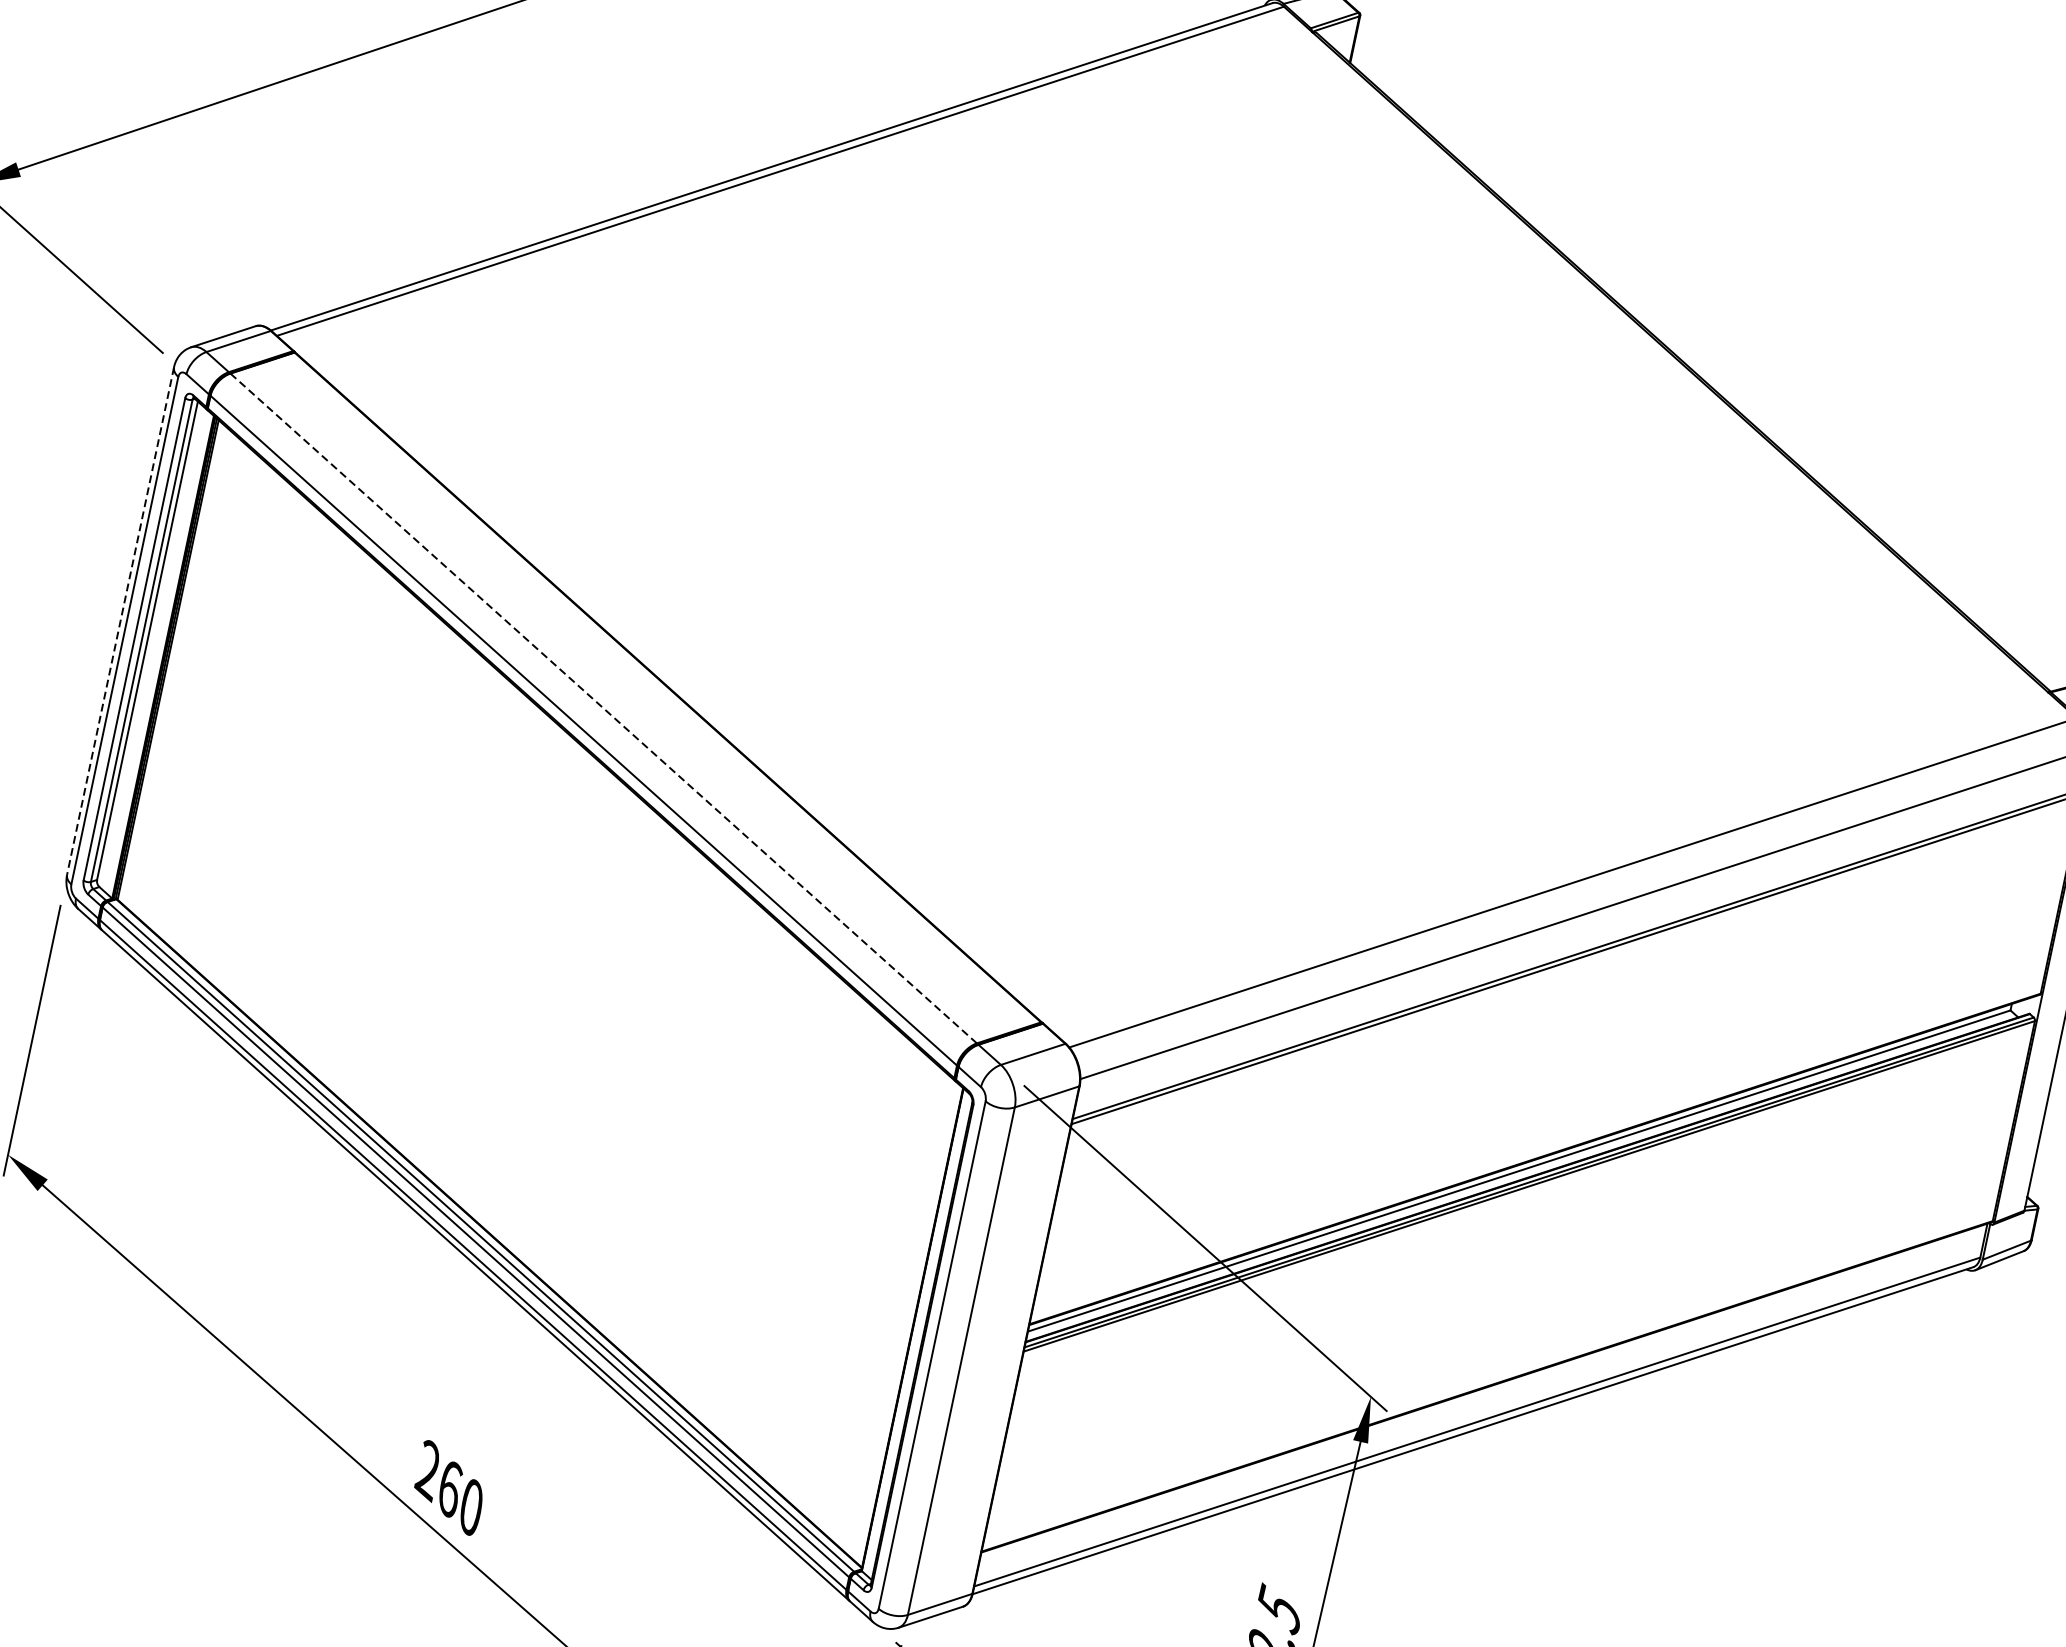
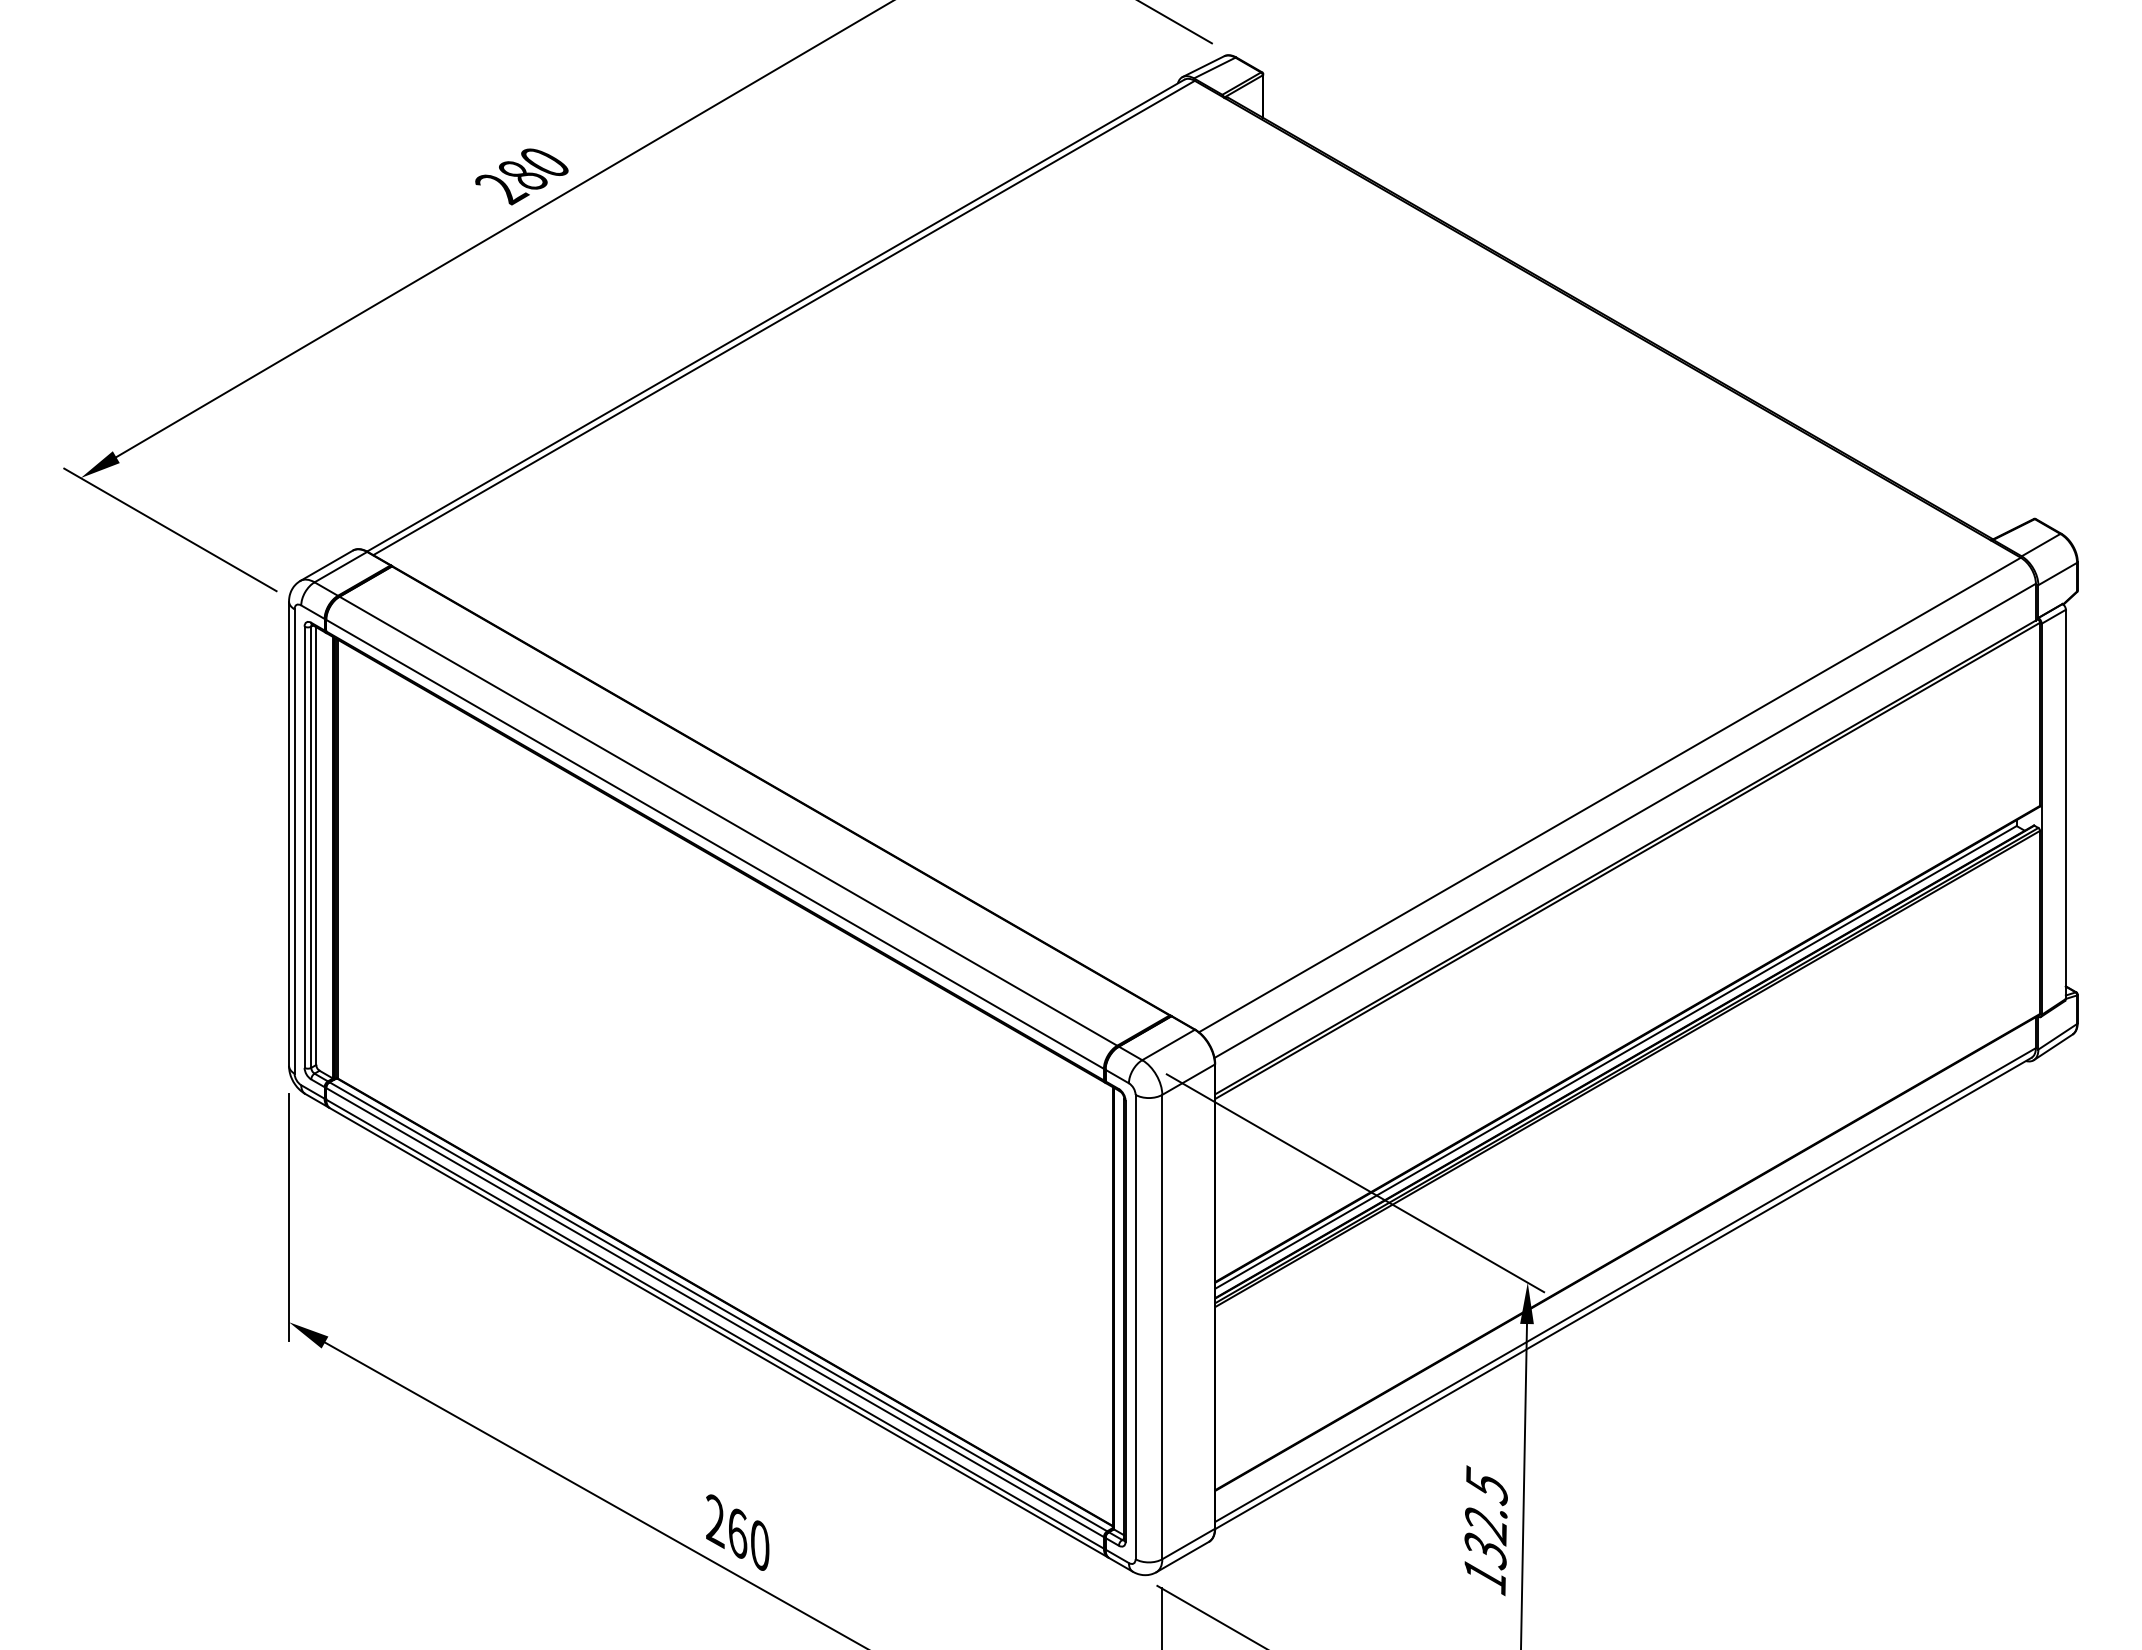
line: (120, 621) -> (289, 834), dashed -> solid
line: (603, 708) -> (728, 821), dashed -> solid

